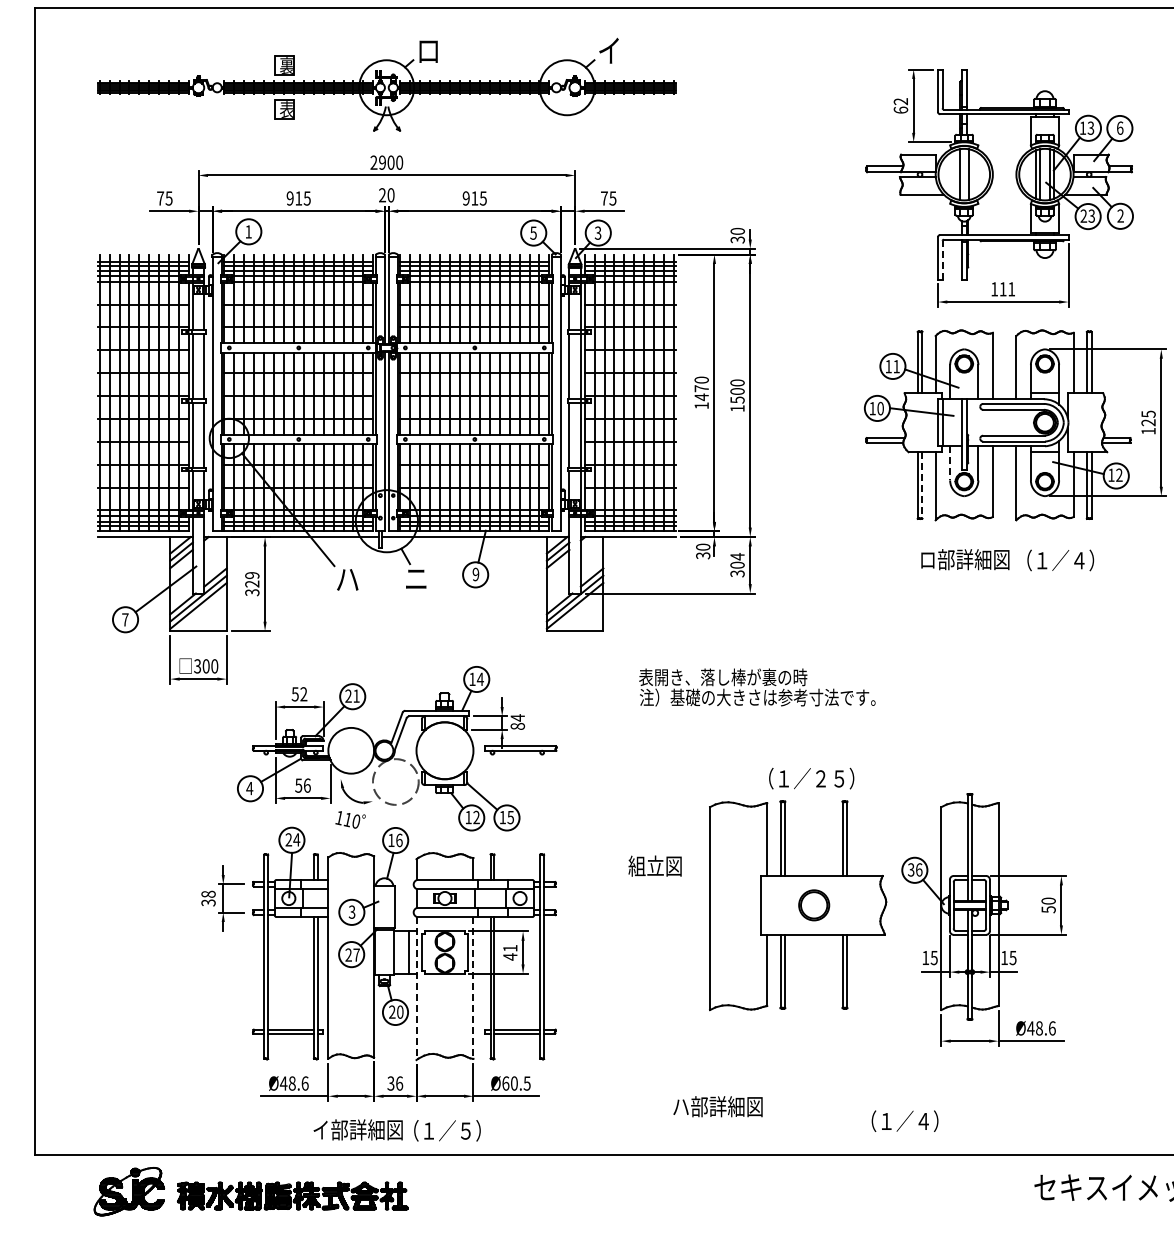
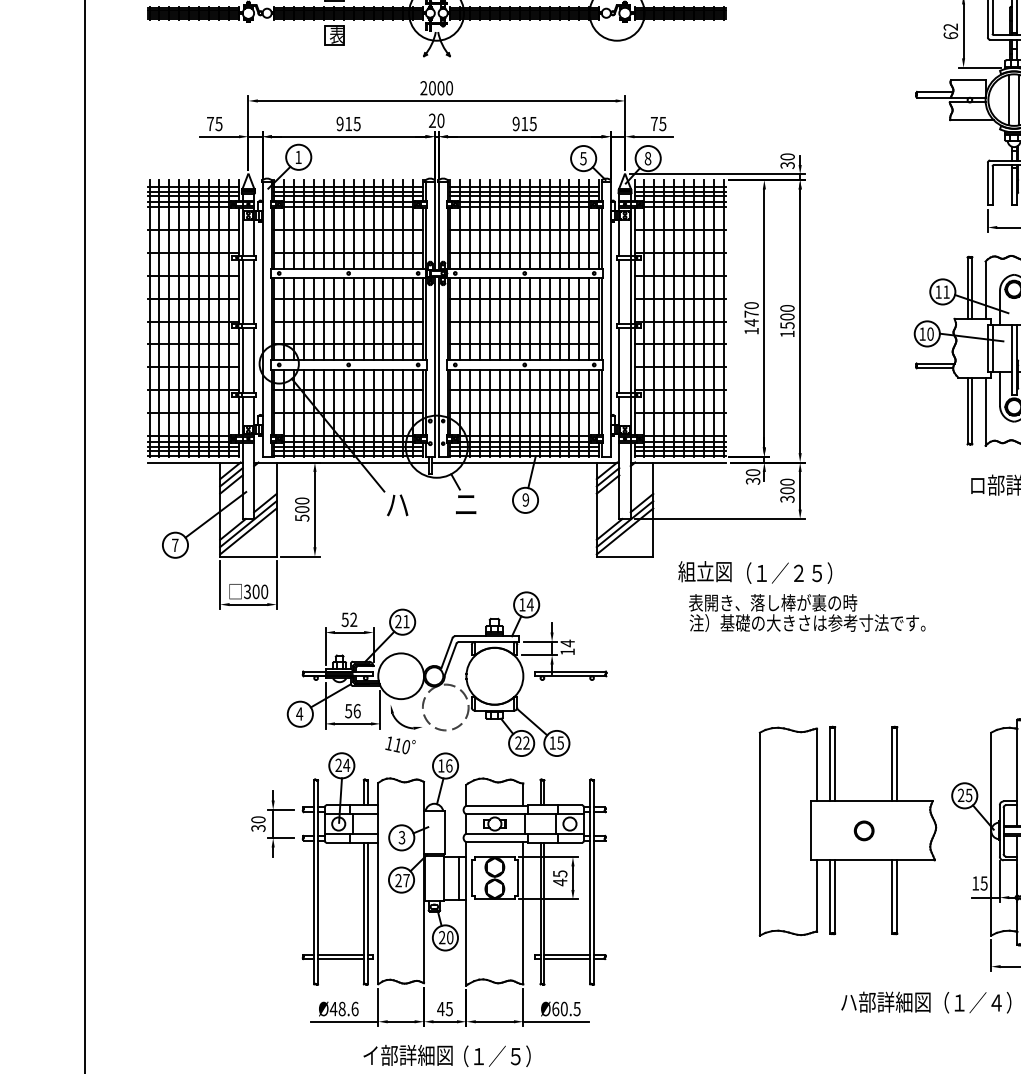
text: (382, 162) -> (432, 88), 2900 -> 2000
text: (597, 232) -> (647, 158), 3 -> 8
line: (942, 259) -> (992, 185), dashed -> solid
line: (950, 463) -> (1000, 389), dashed -> solid
line: (922, 485) -> (972, 411), dashed -> solid
text: (737, 556) -> (787, 482), 304 -> 300
text: (252, 583) -> (302, 509), 329 -> 500
text: (517, 726) -> (567, 652), 84 -> 14
text: (811, 778) -> (789, 573), moved
text: (468, 817) -> (518, 743), 12 -> 22
text: (654, 865) -> (704, 571), moved
text: (915, 869) -> (965, 795), 36 -> 25
text: (208, 893) -> (258, 819), 38 -> 30
circle: (814, 905) -> (864, 831), size x0.62
text: (510, 948) -> (560, 874), 41 -> 45
line: (416, 988) -> (466, 914), dashed -> solid
line: (473, 988) -> (523, 914), dashed -> solid
text: (395, 1083) -> (445, 1009), 36 -> 45
text: (717, 1106) -> (885, 1002), moved
text: (904, 1120) -> (977, 1002), moved

